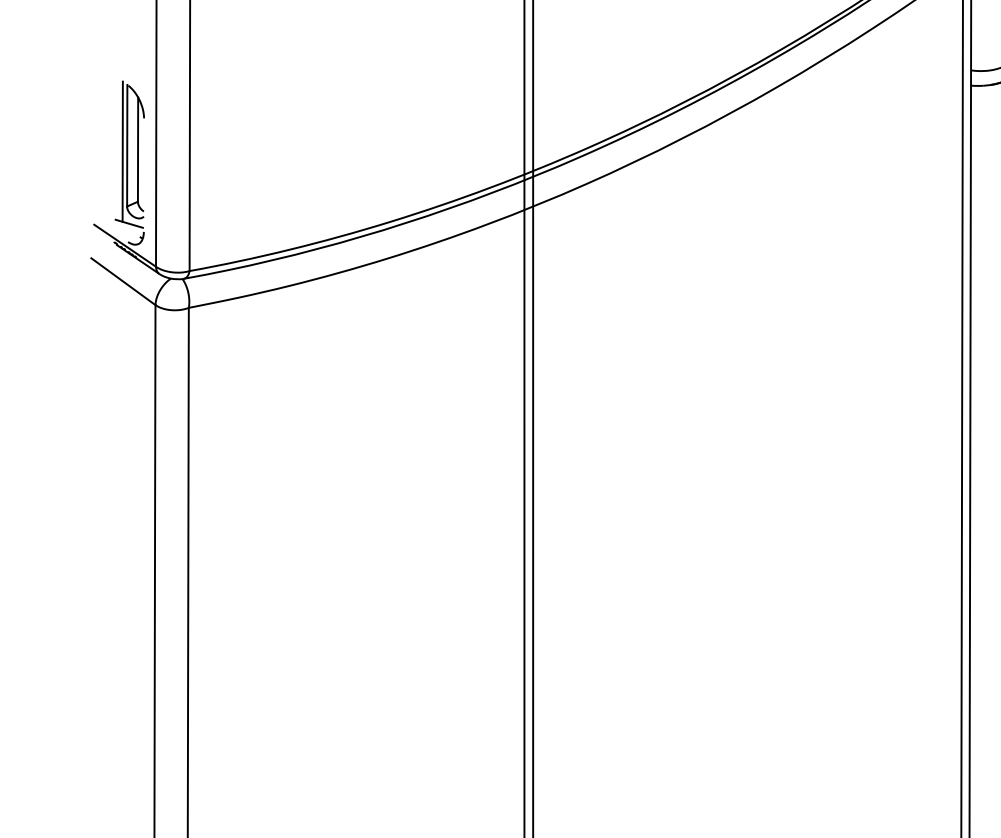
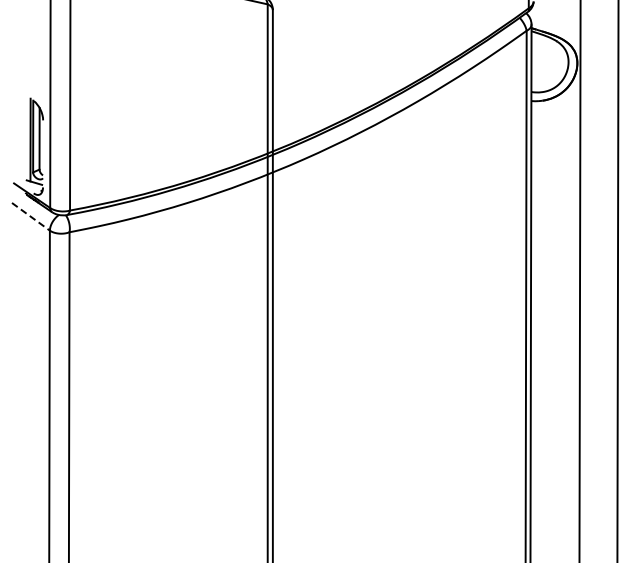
line: (124, 282) -> (31, 217), solid -> dashed

